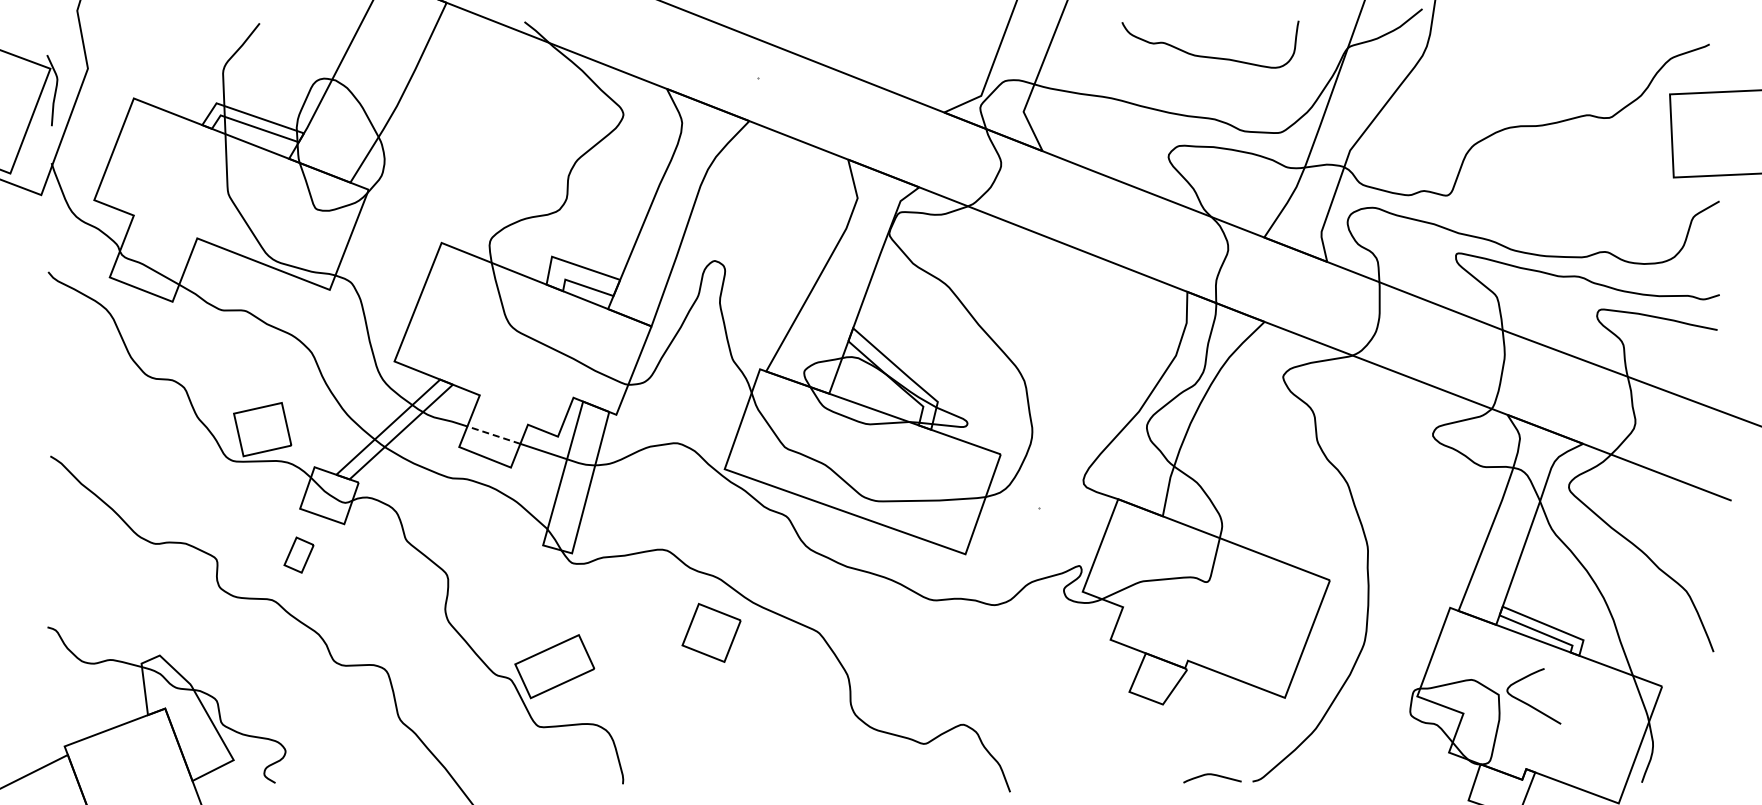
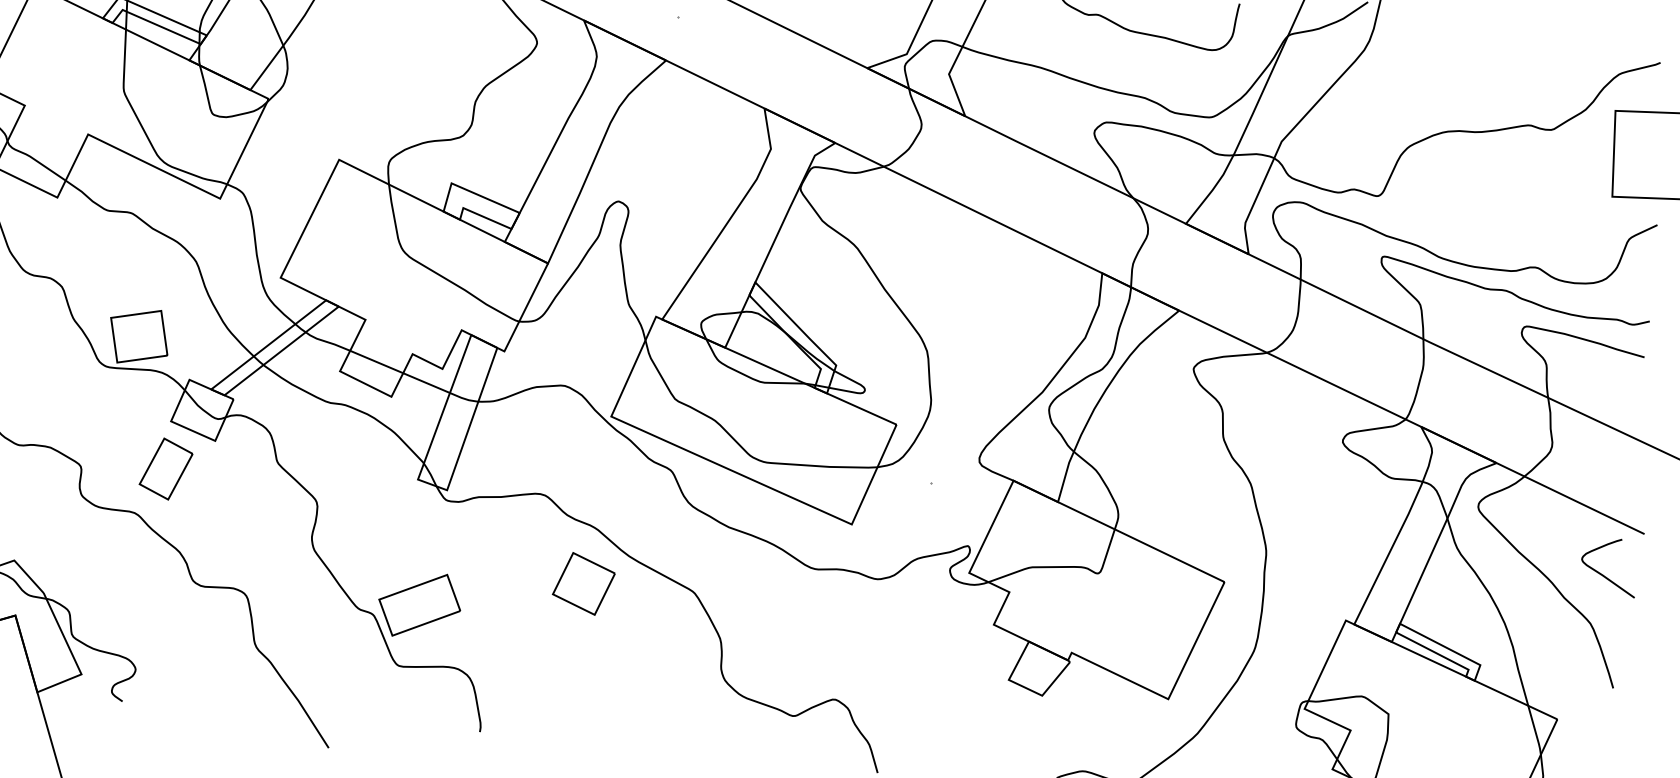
line: (493, 435) -> (376, 362), dashed -> solid
part: (298, 554) -> (165, 468), size x1.67
curve: (1528, 703) -> (1602, 573), moved

